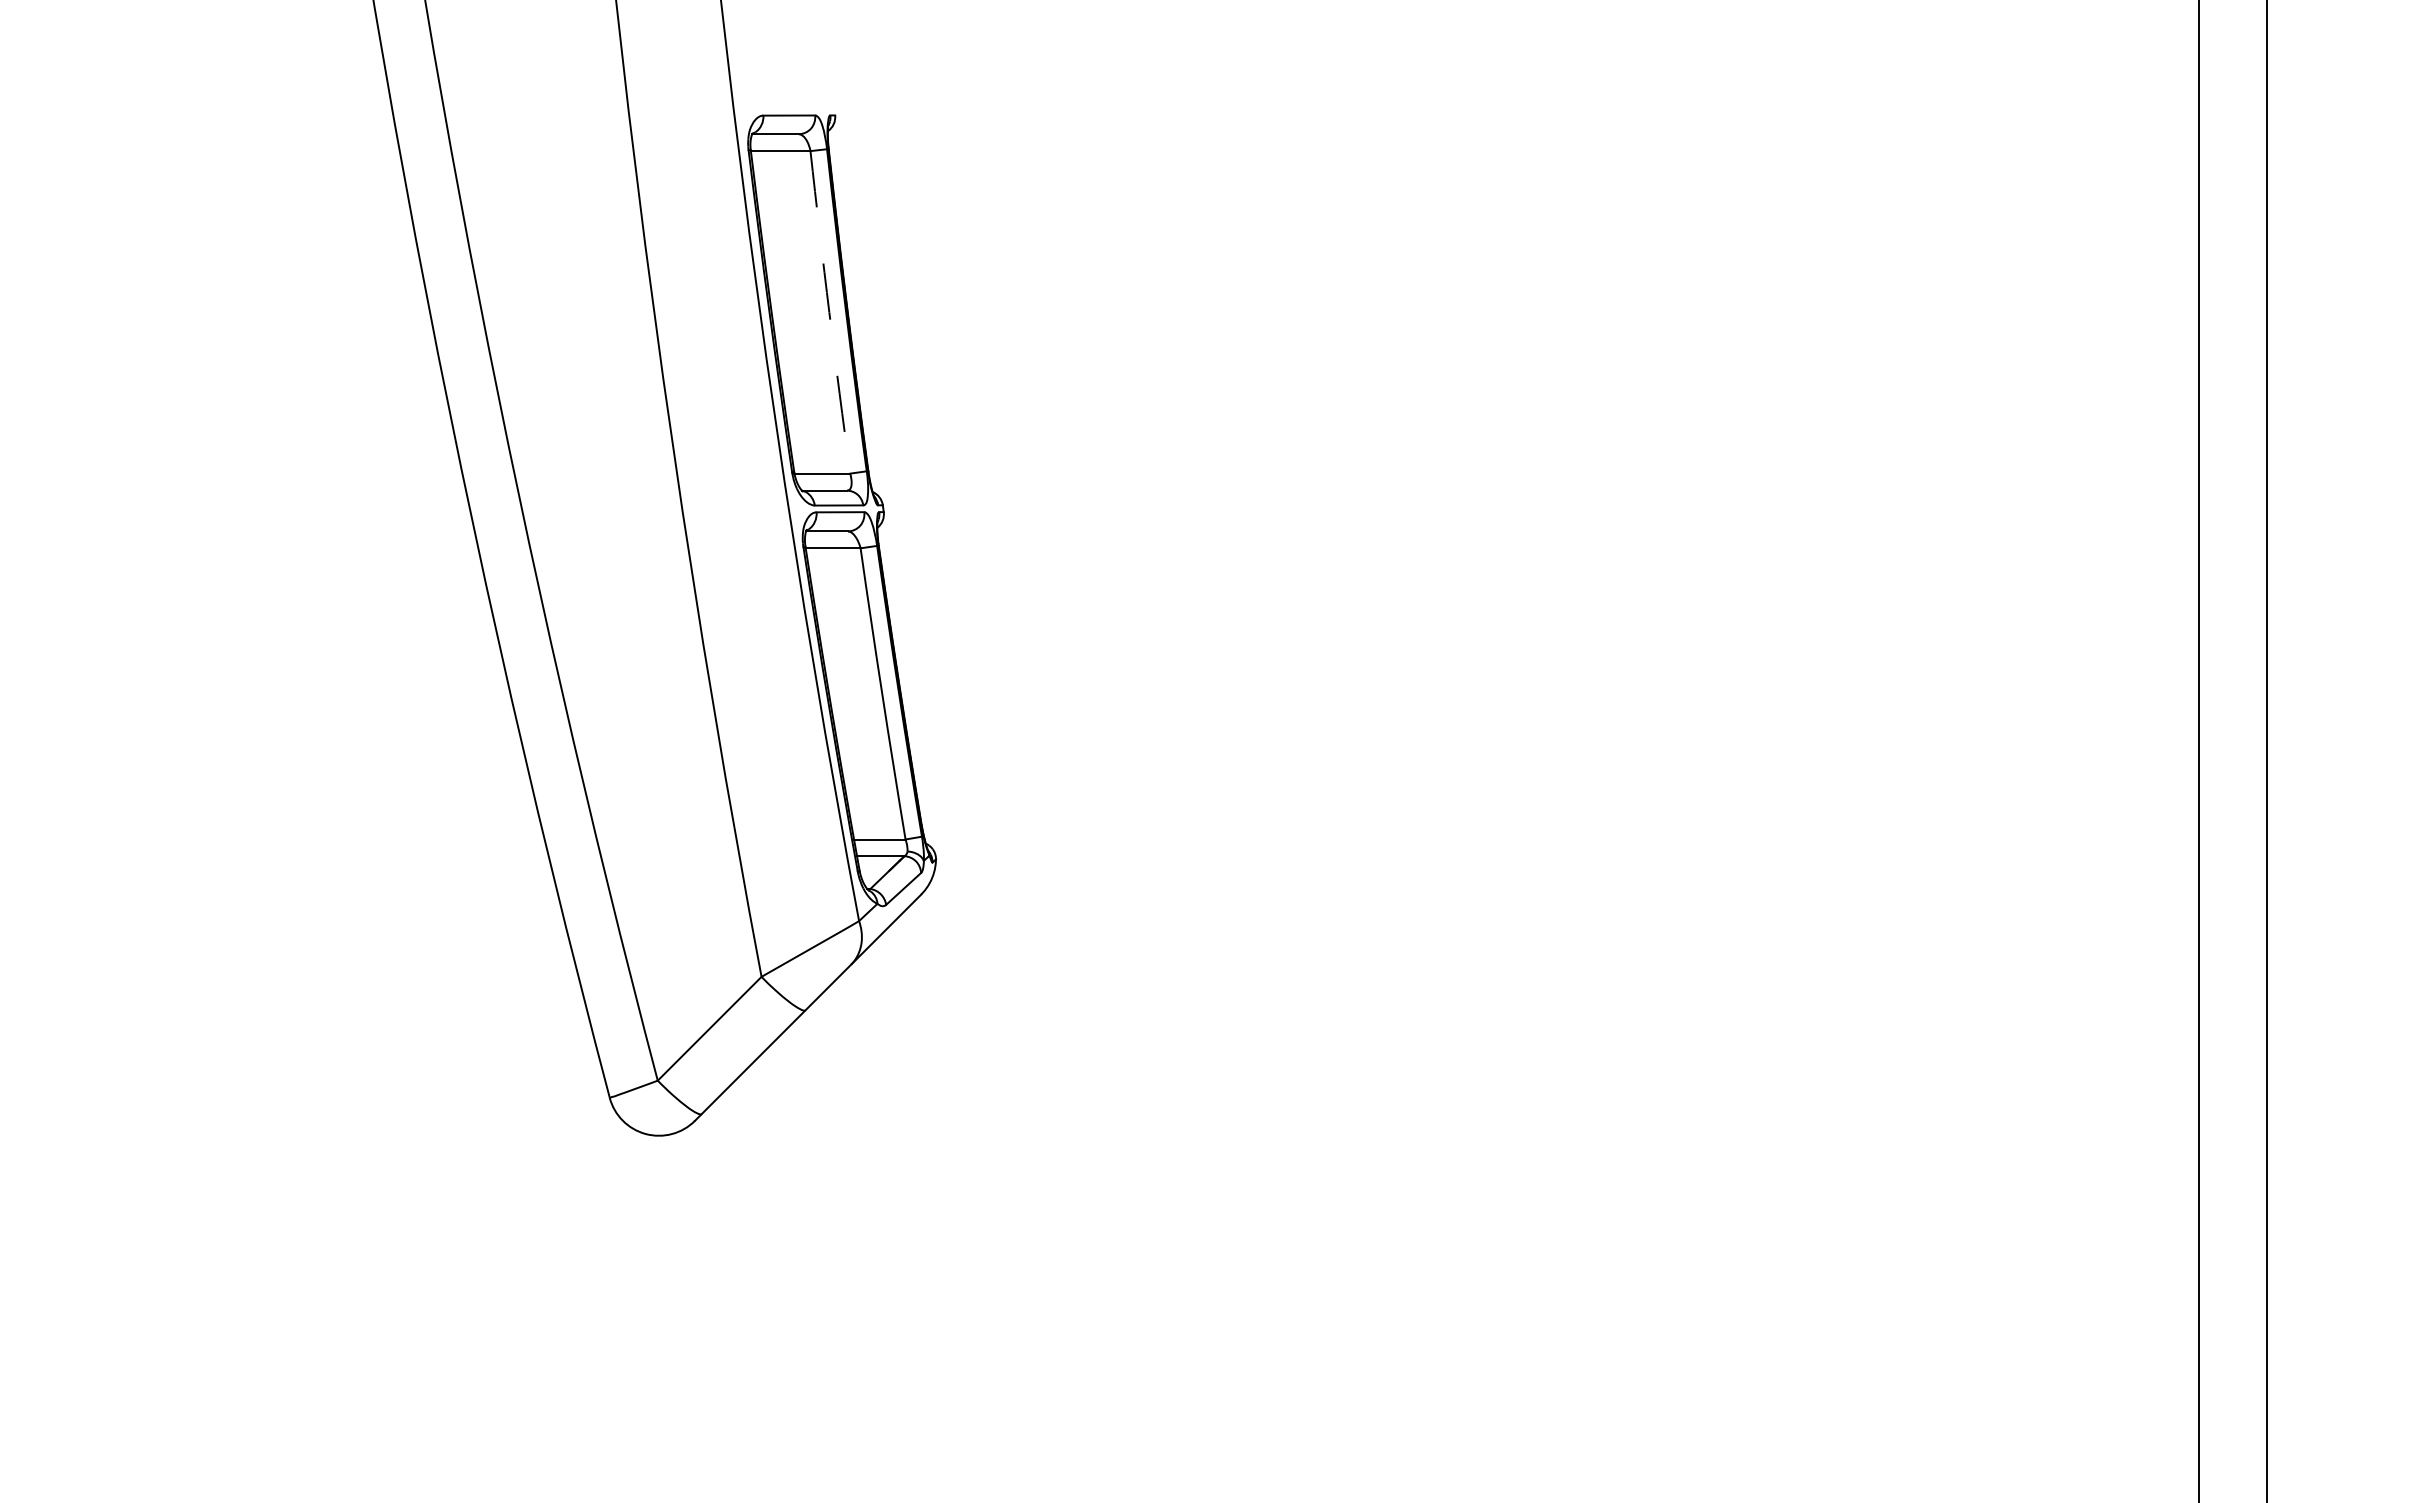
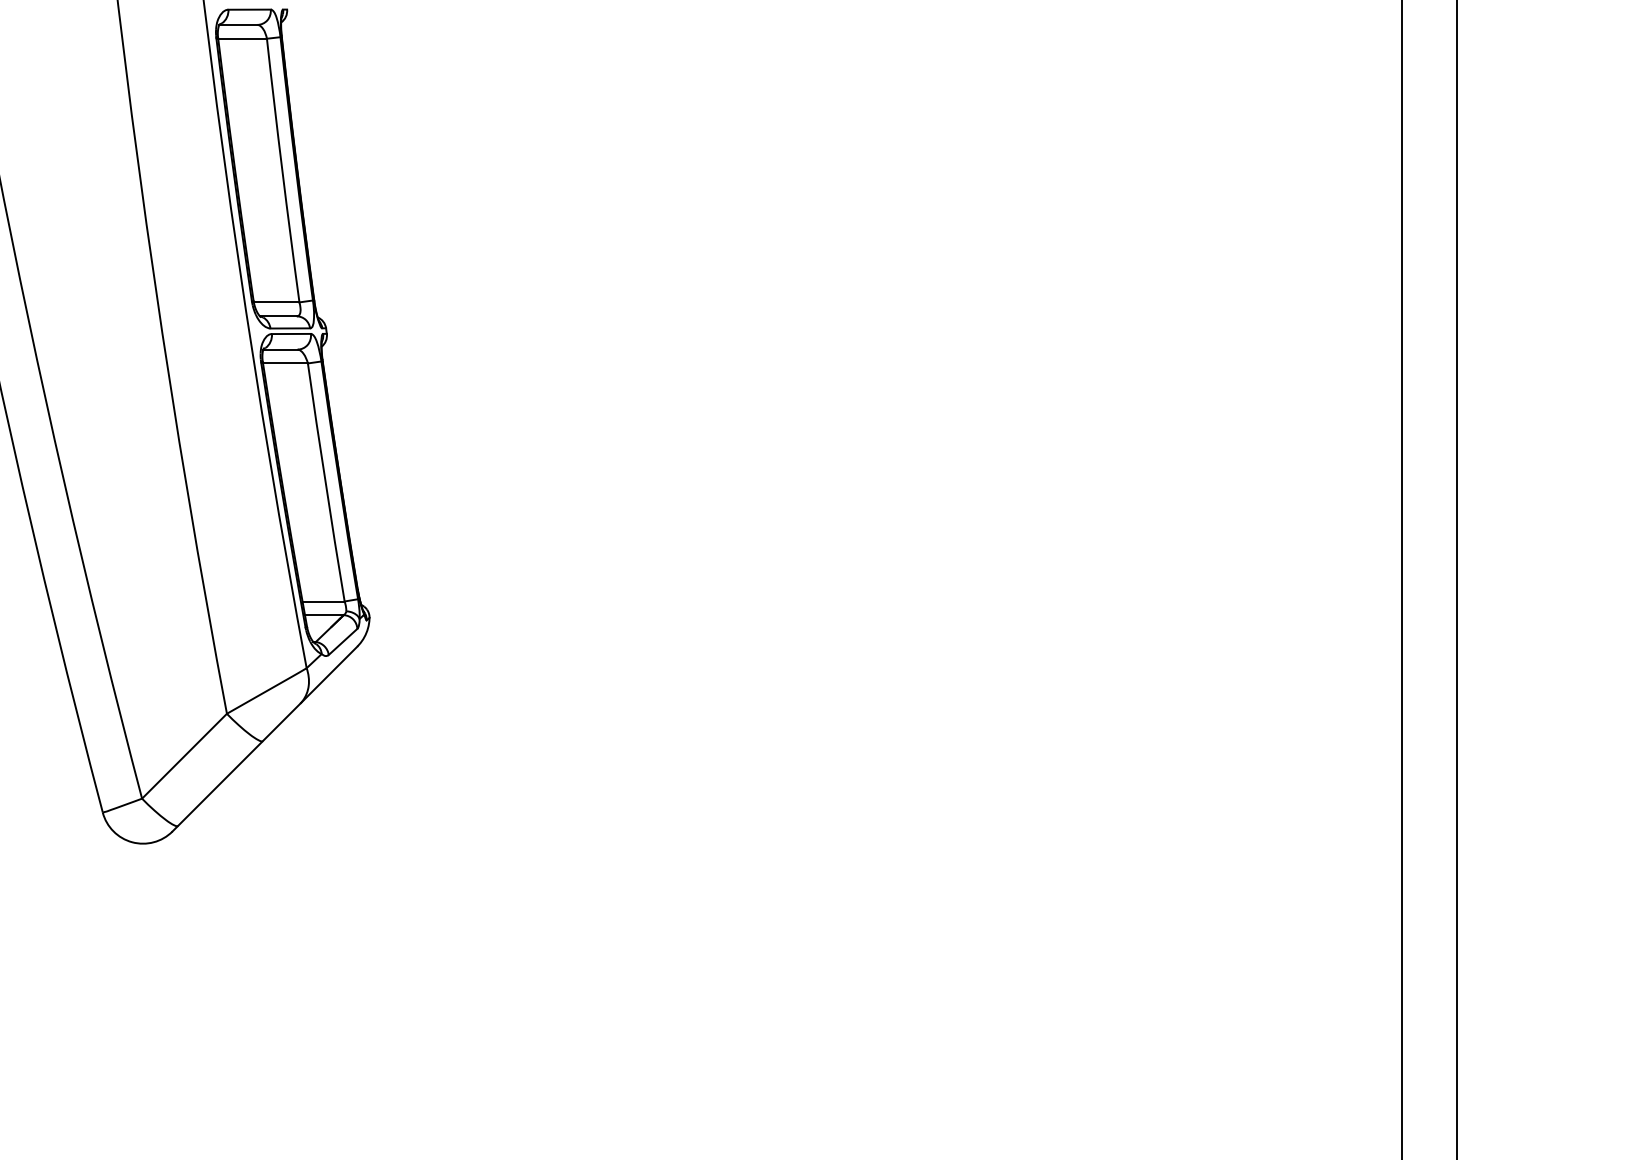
arc: (829, 312) -> (282, 170), dashed -> solid

